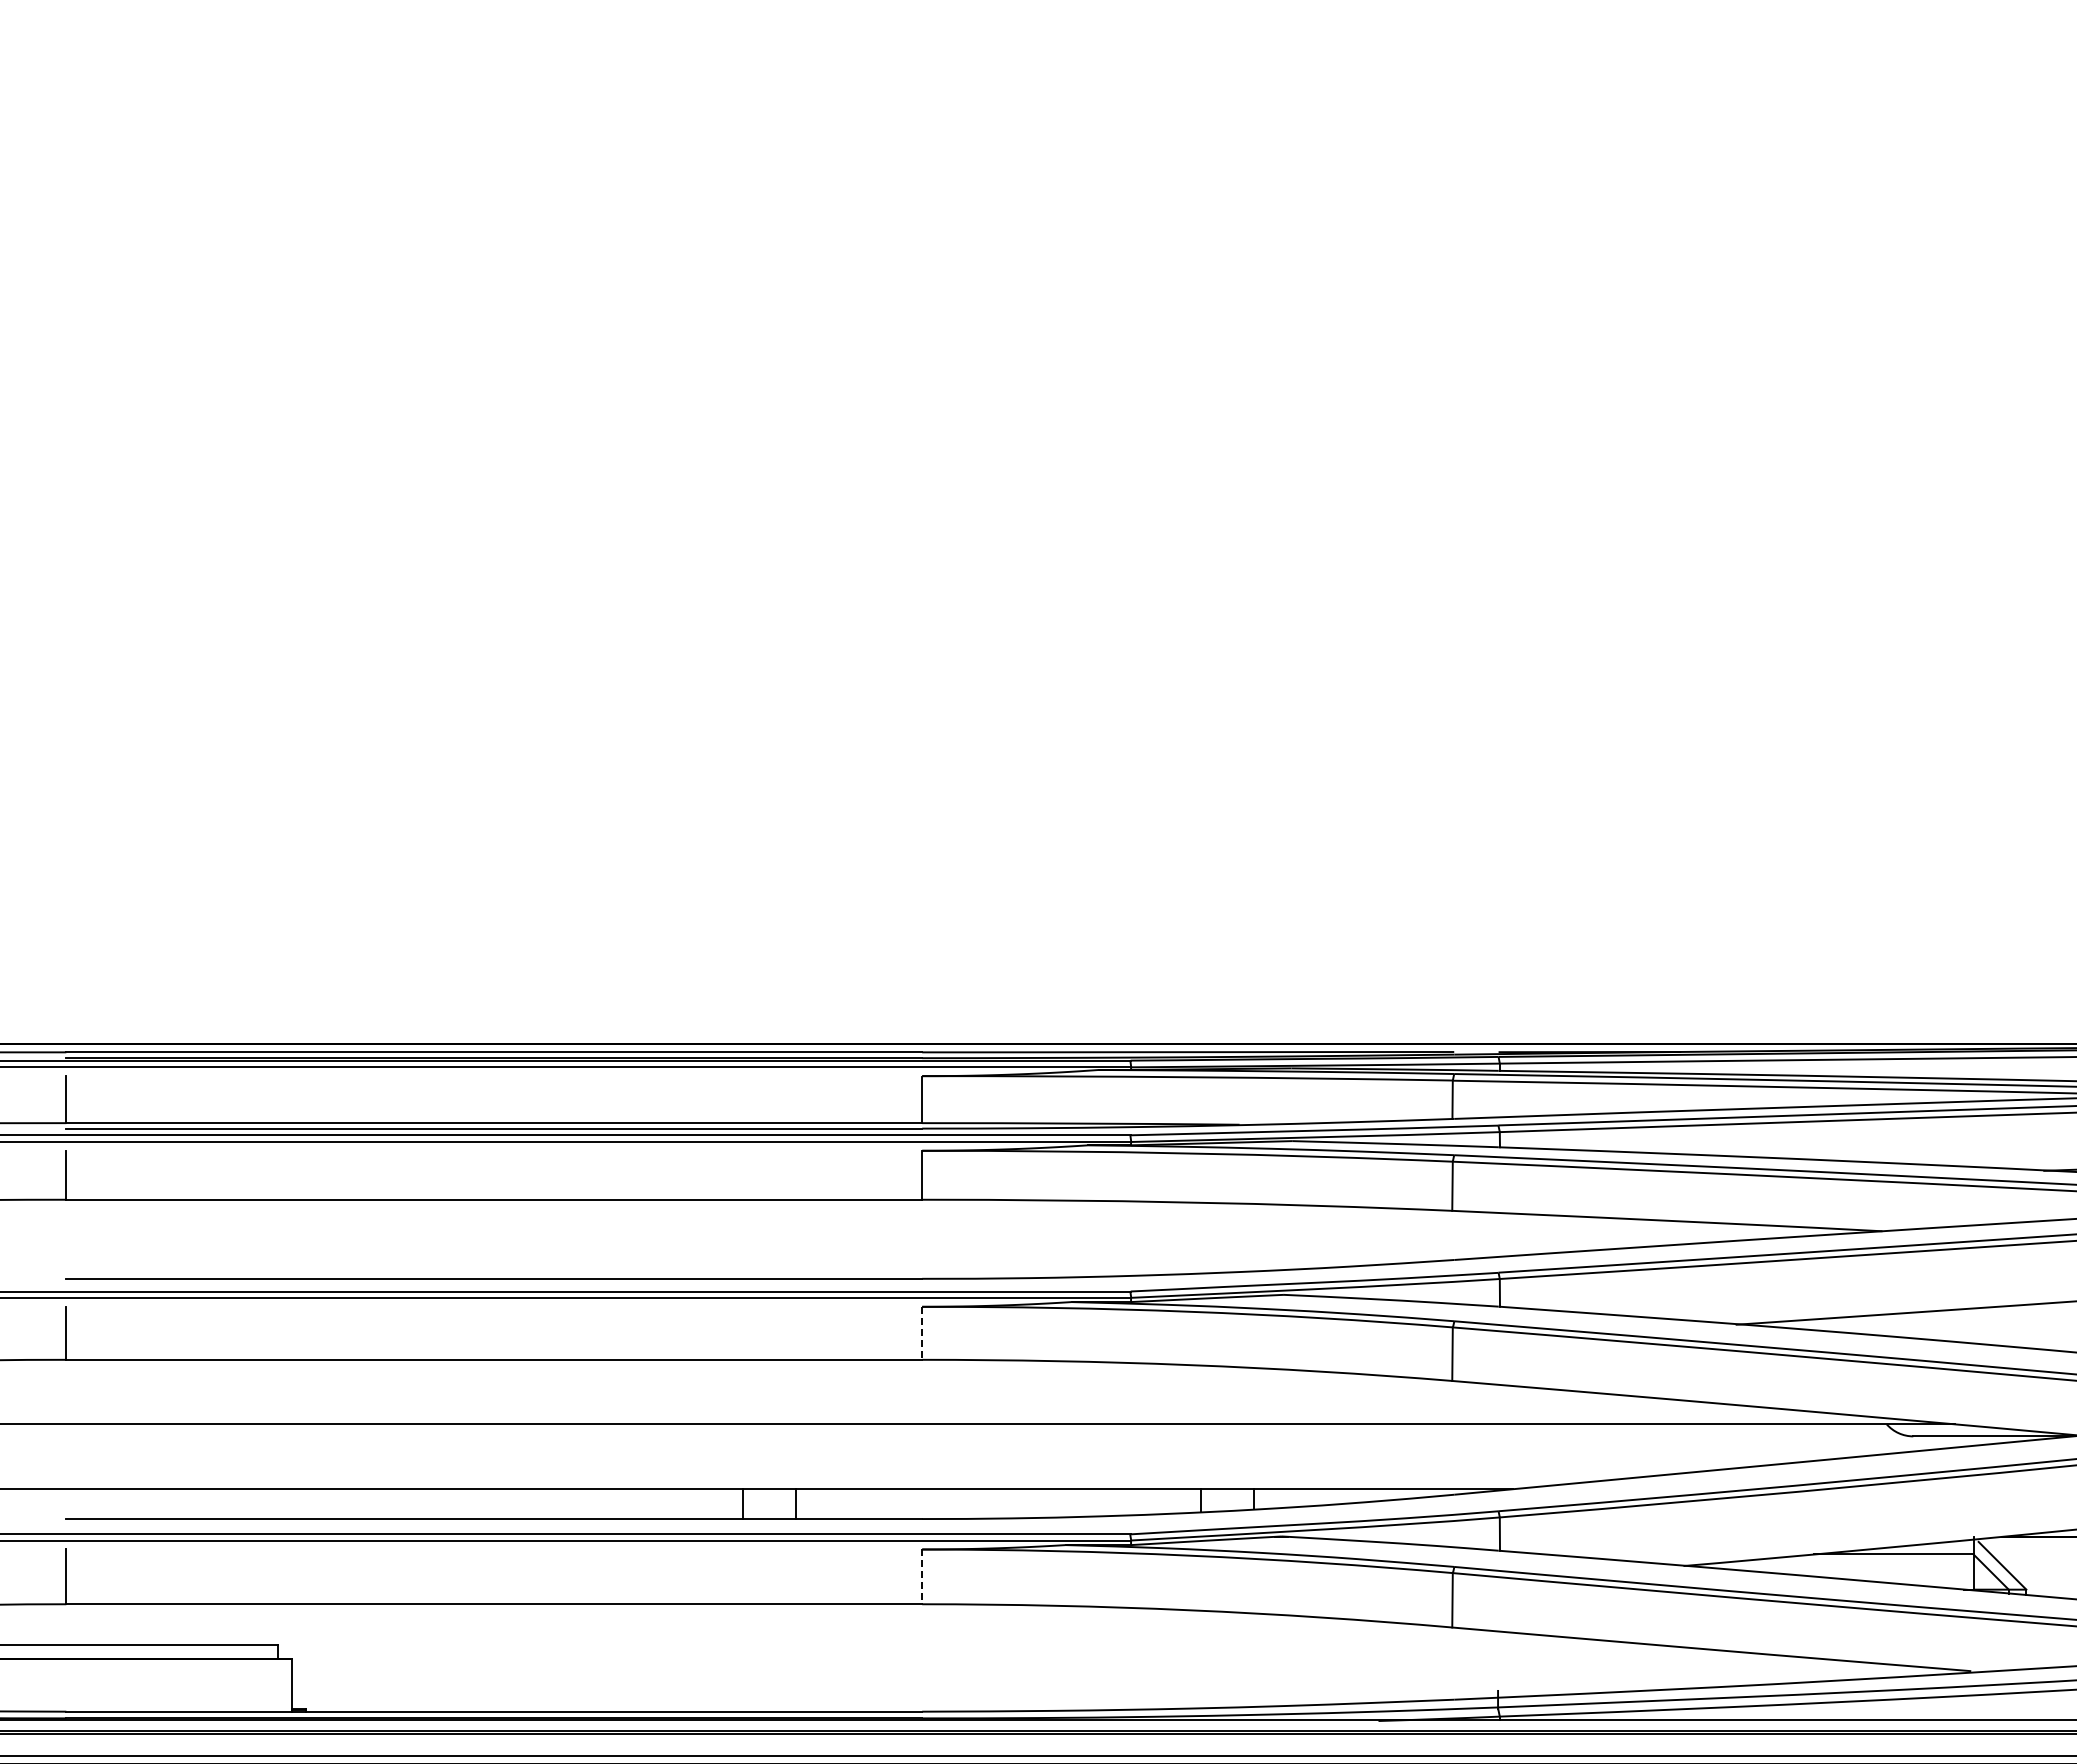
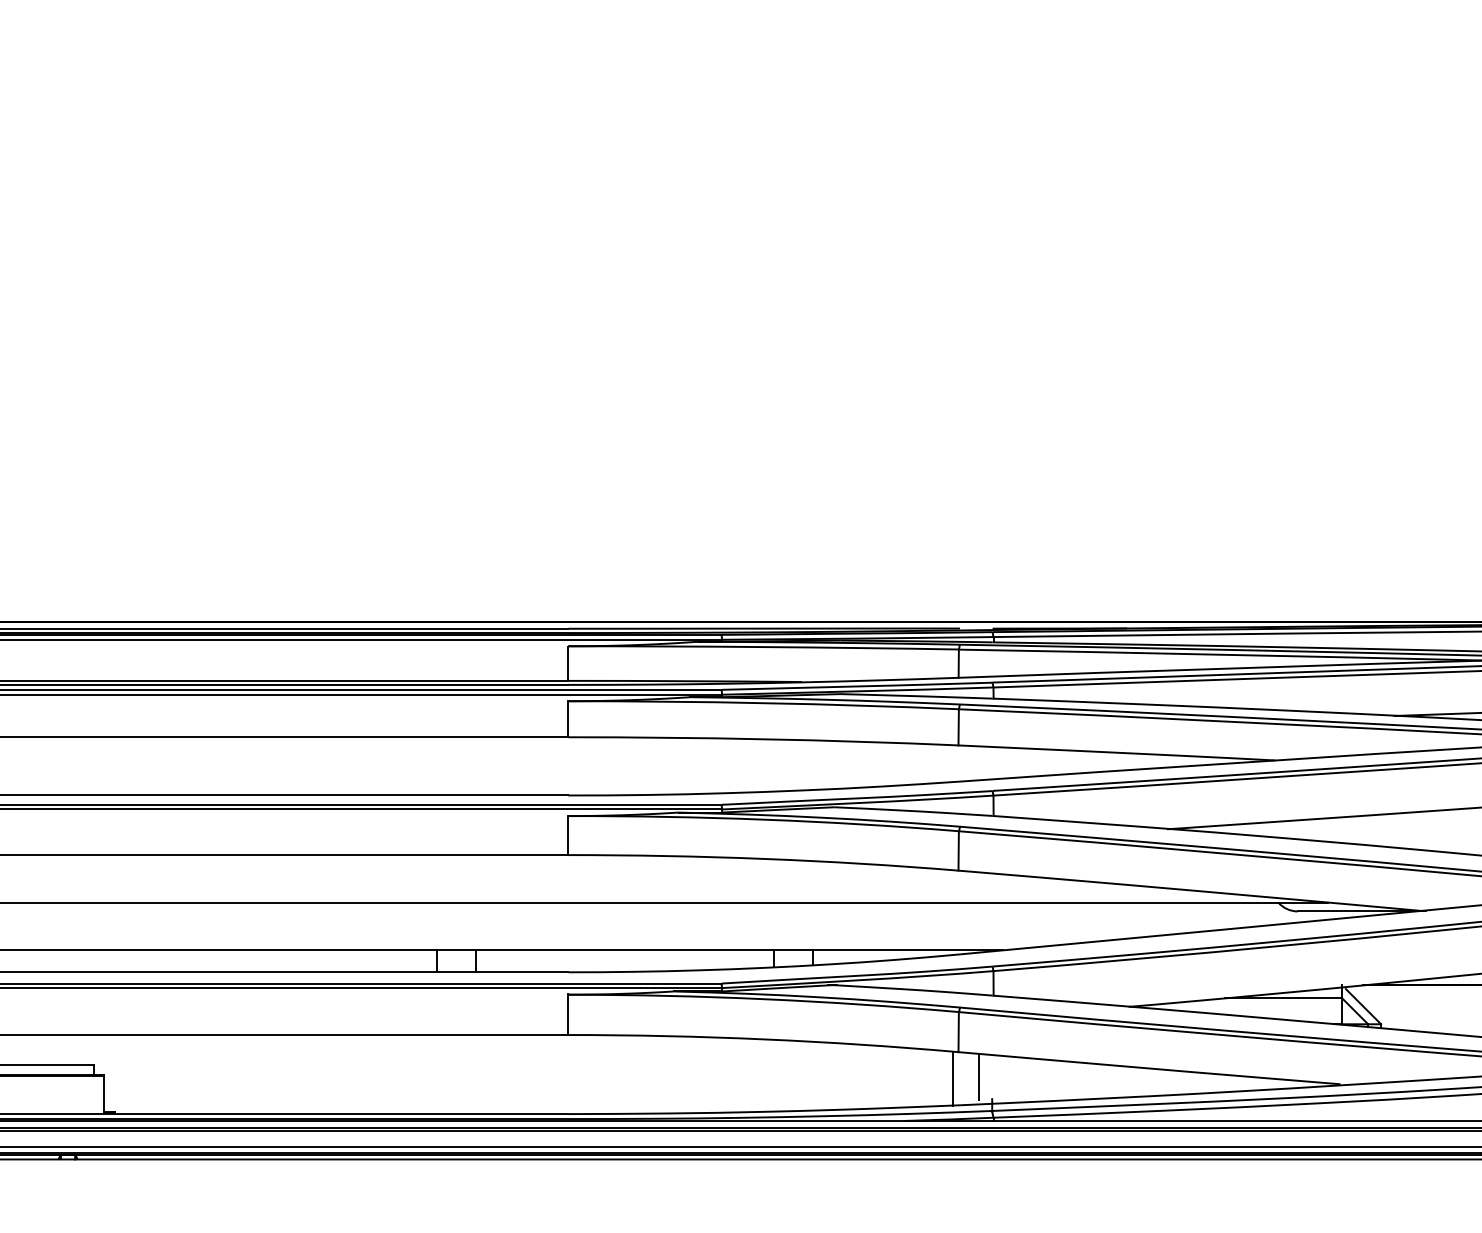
line: (922, 1333) -> (568, 835), dashed -> solid
line: (922, 1576) -> (568, 1014), dashed -> solid
line: (1480, 1660) -> (979, 1076), added
line: (1445, 1663) -> (953, 1078), added

